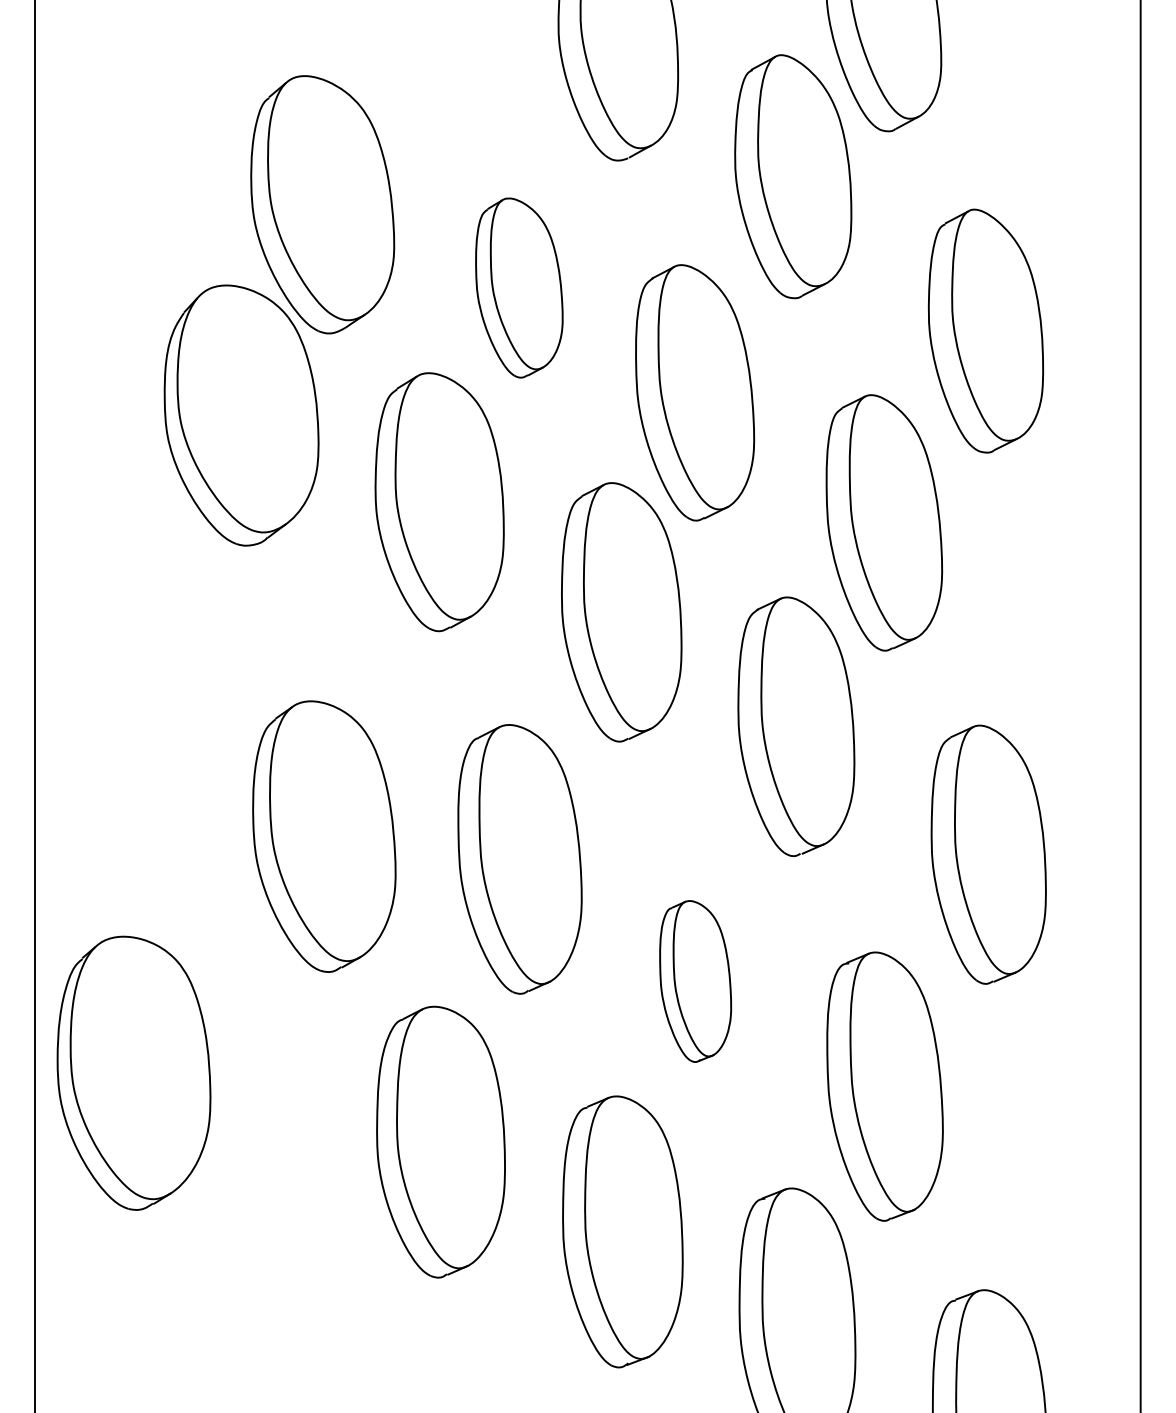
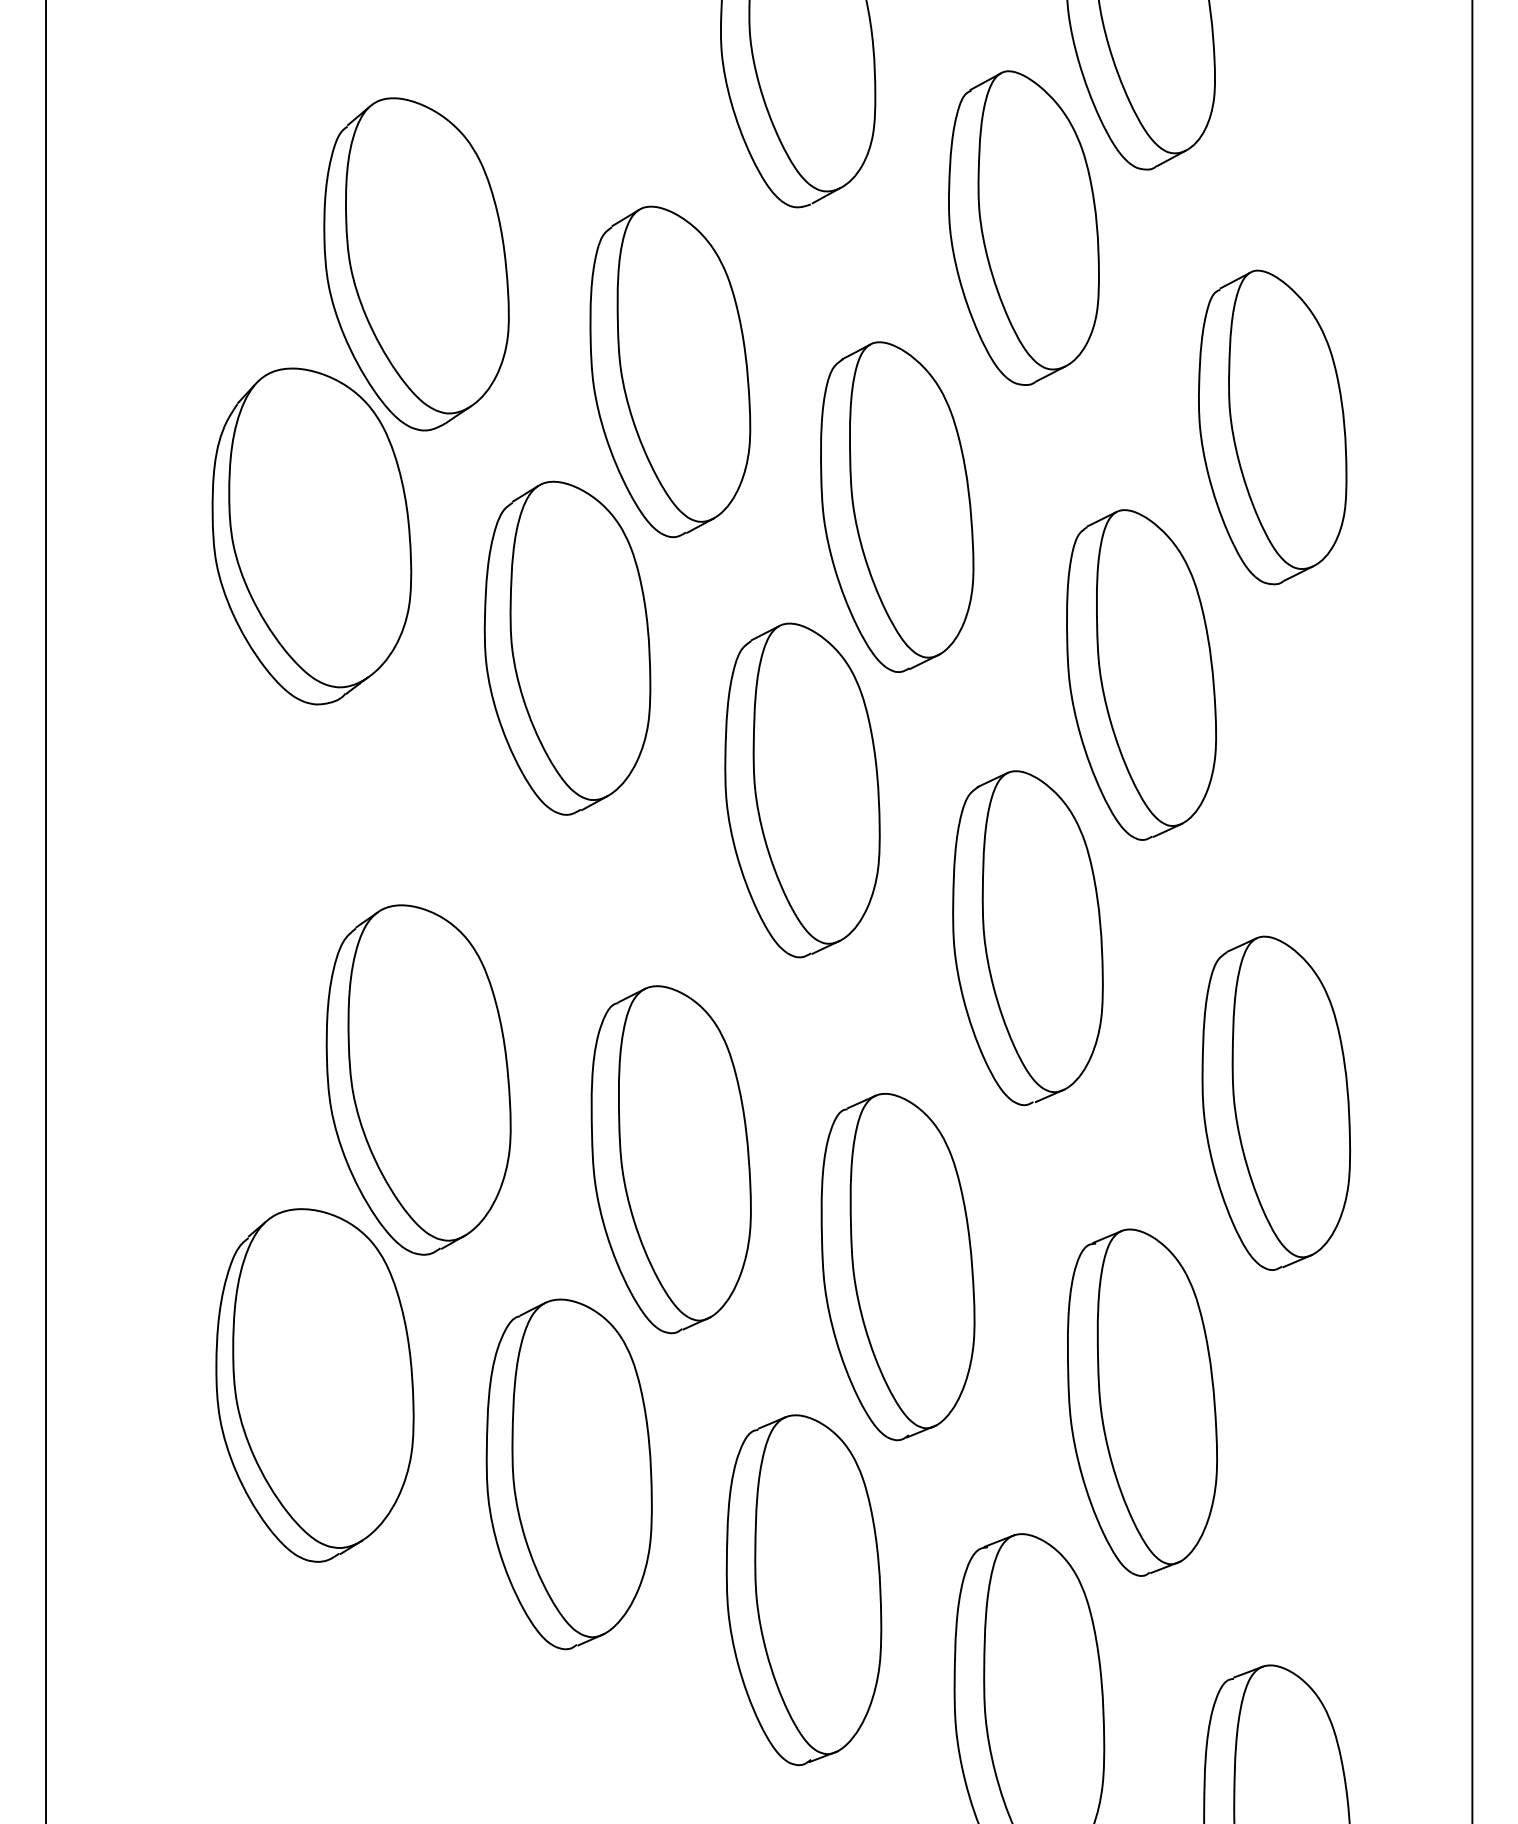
part: (519, 287) -> (670, 371), size x1.43
part: (519, 859) -> (670, 1159), moved
part: (695, 981) -> (897, 1266), size x1.67
part: (133, 1072) -> (314, 1384), moved

